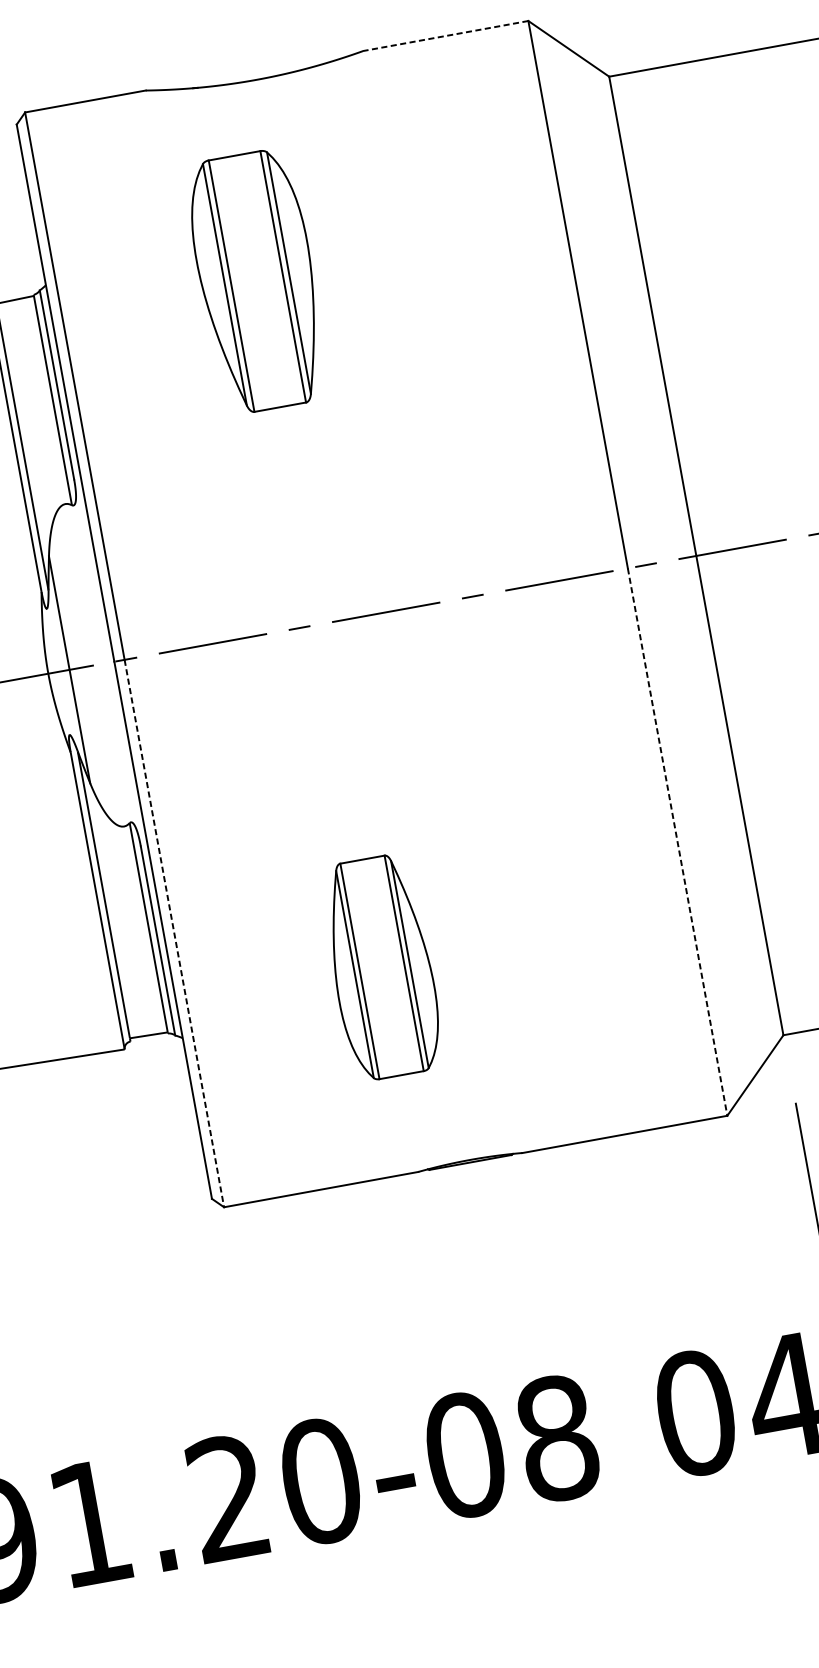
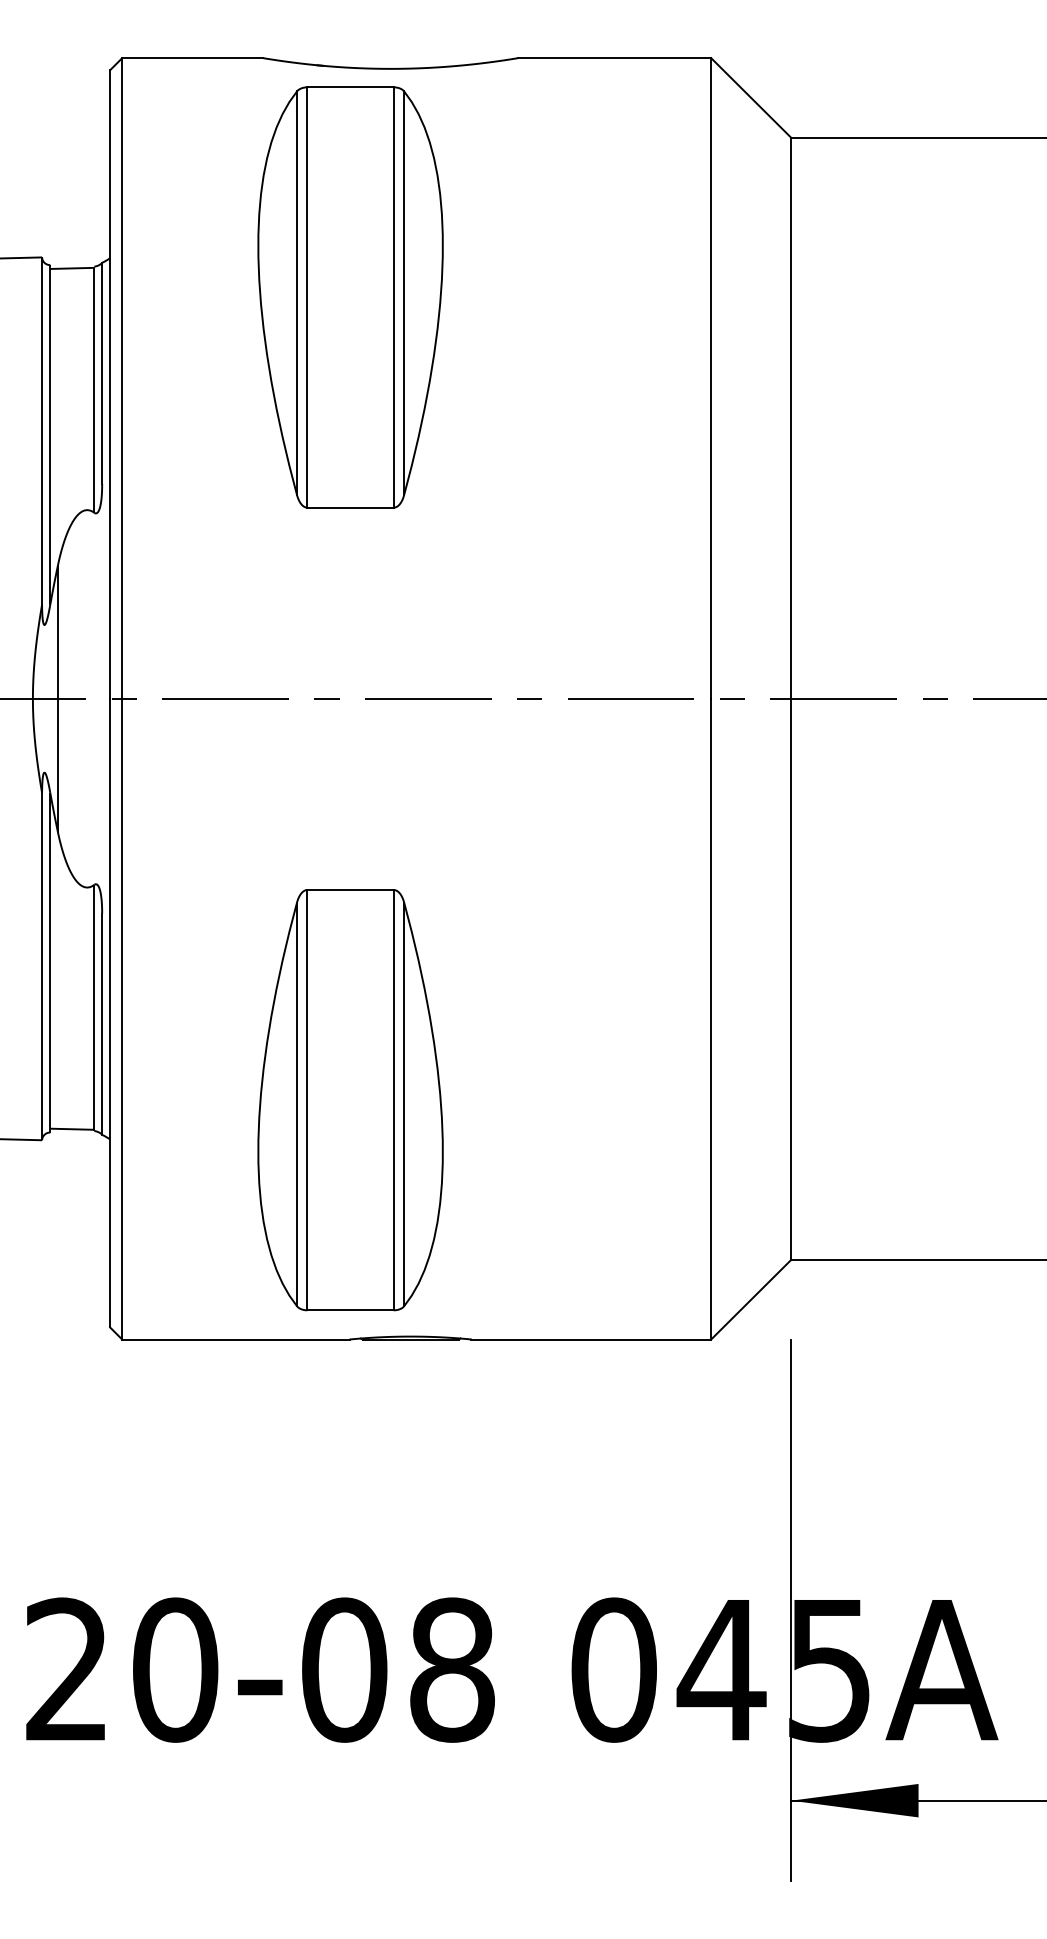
line: (445, 36) -> (614, 58), dashed -> solid
part: (257, 281) -> (350, 297), size x1.43
line: (677, 842) -> (711, 1019), dashed -> solid
line: (174, 933) -> (122, 1019), dashed -> solid
part: (382, 967) -> (350, 1100), size x1.67

